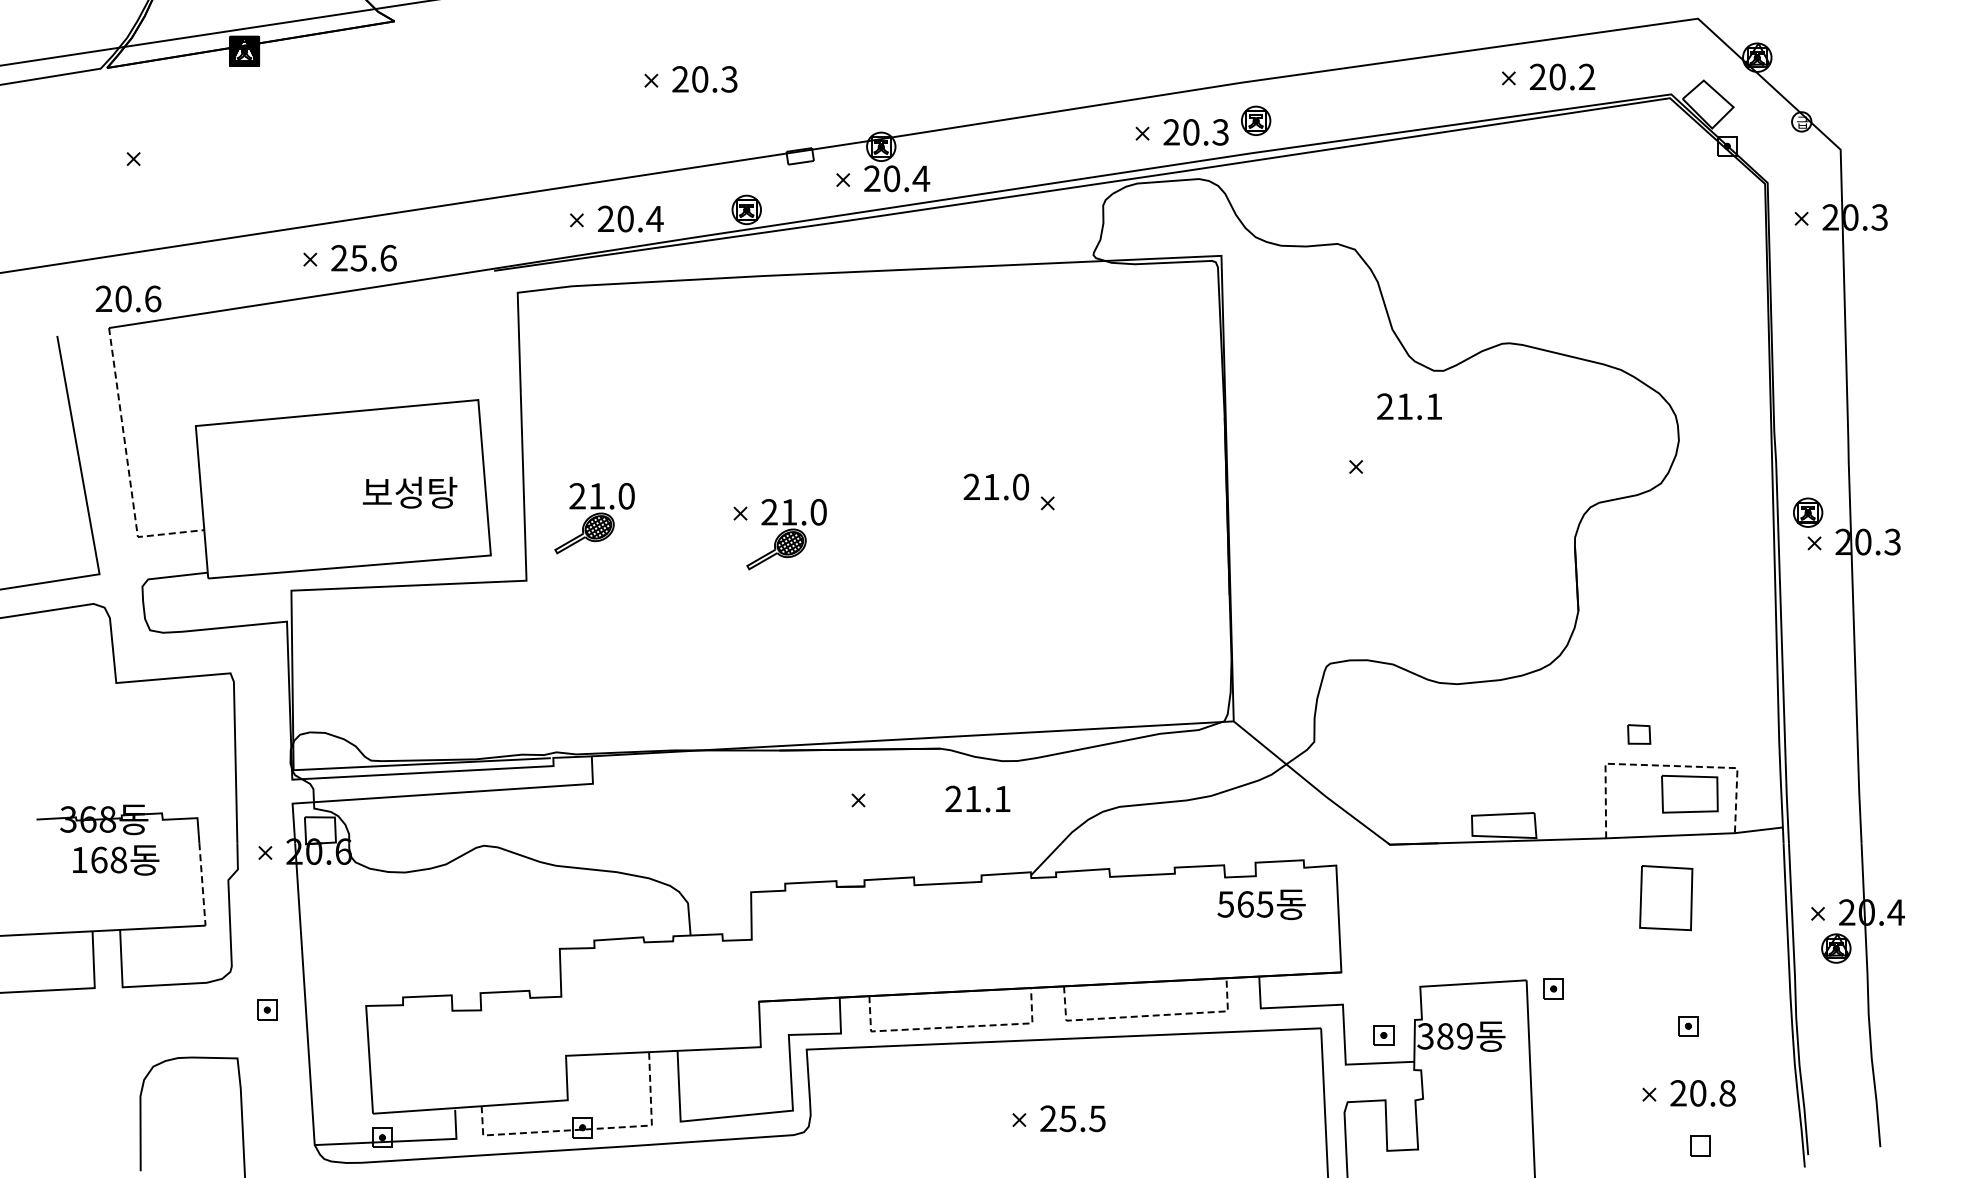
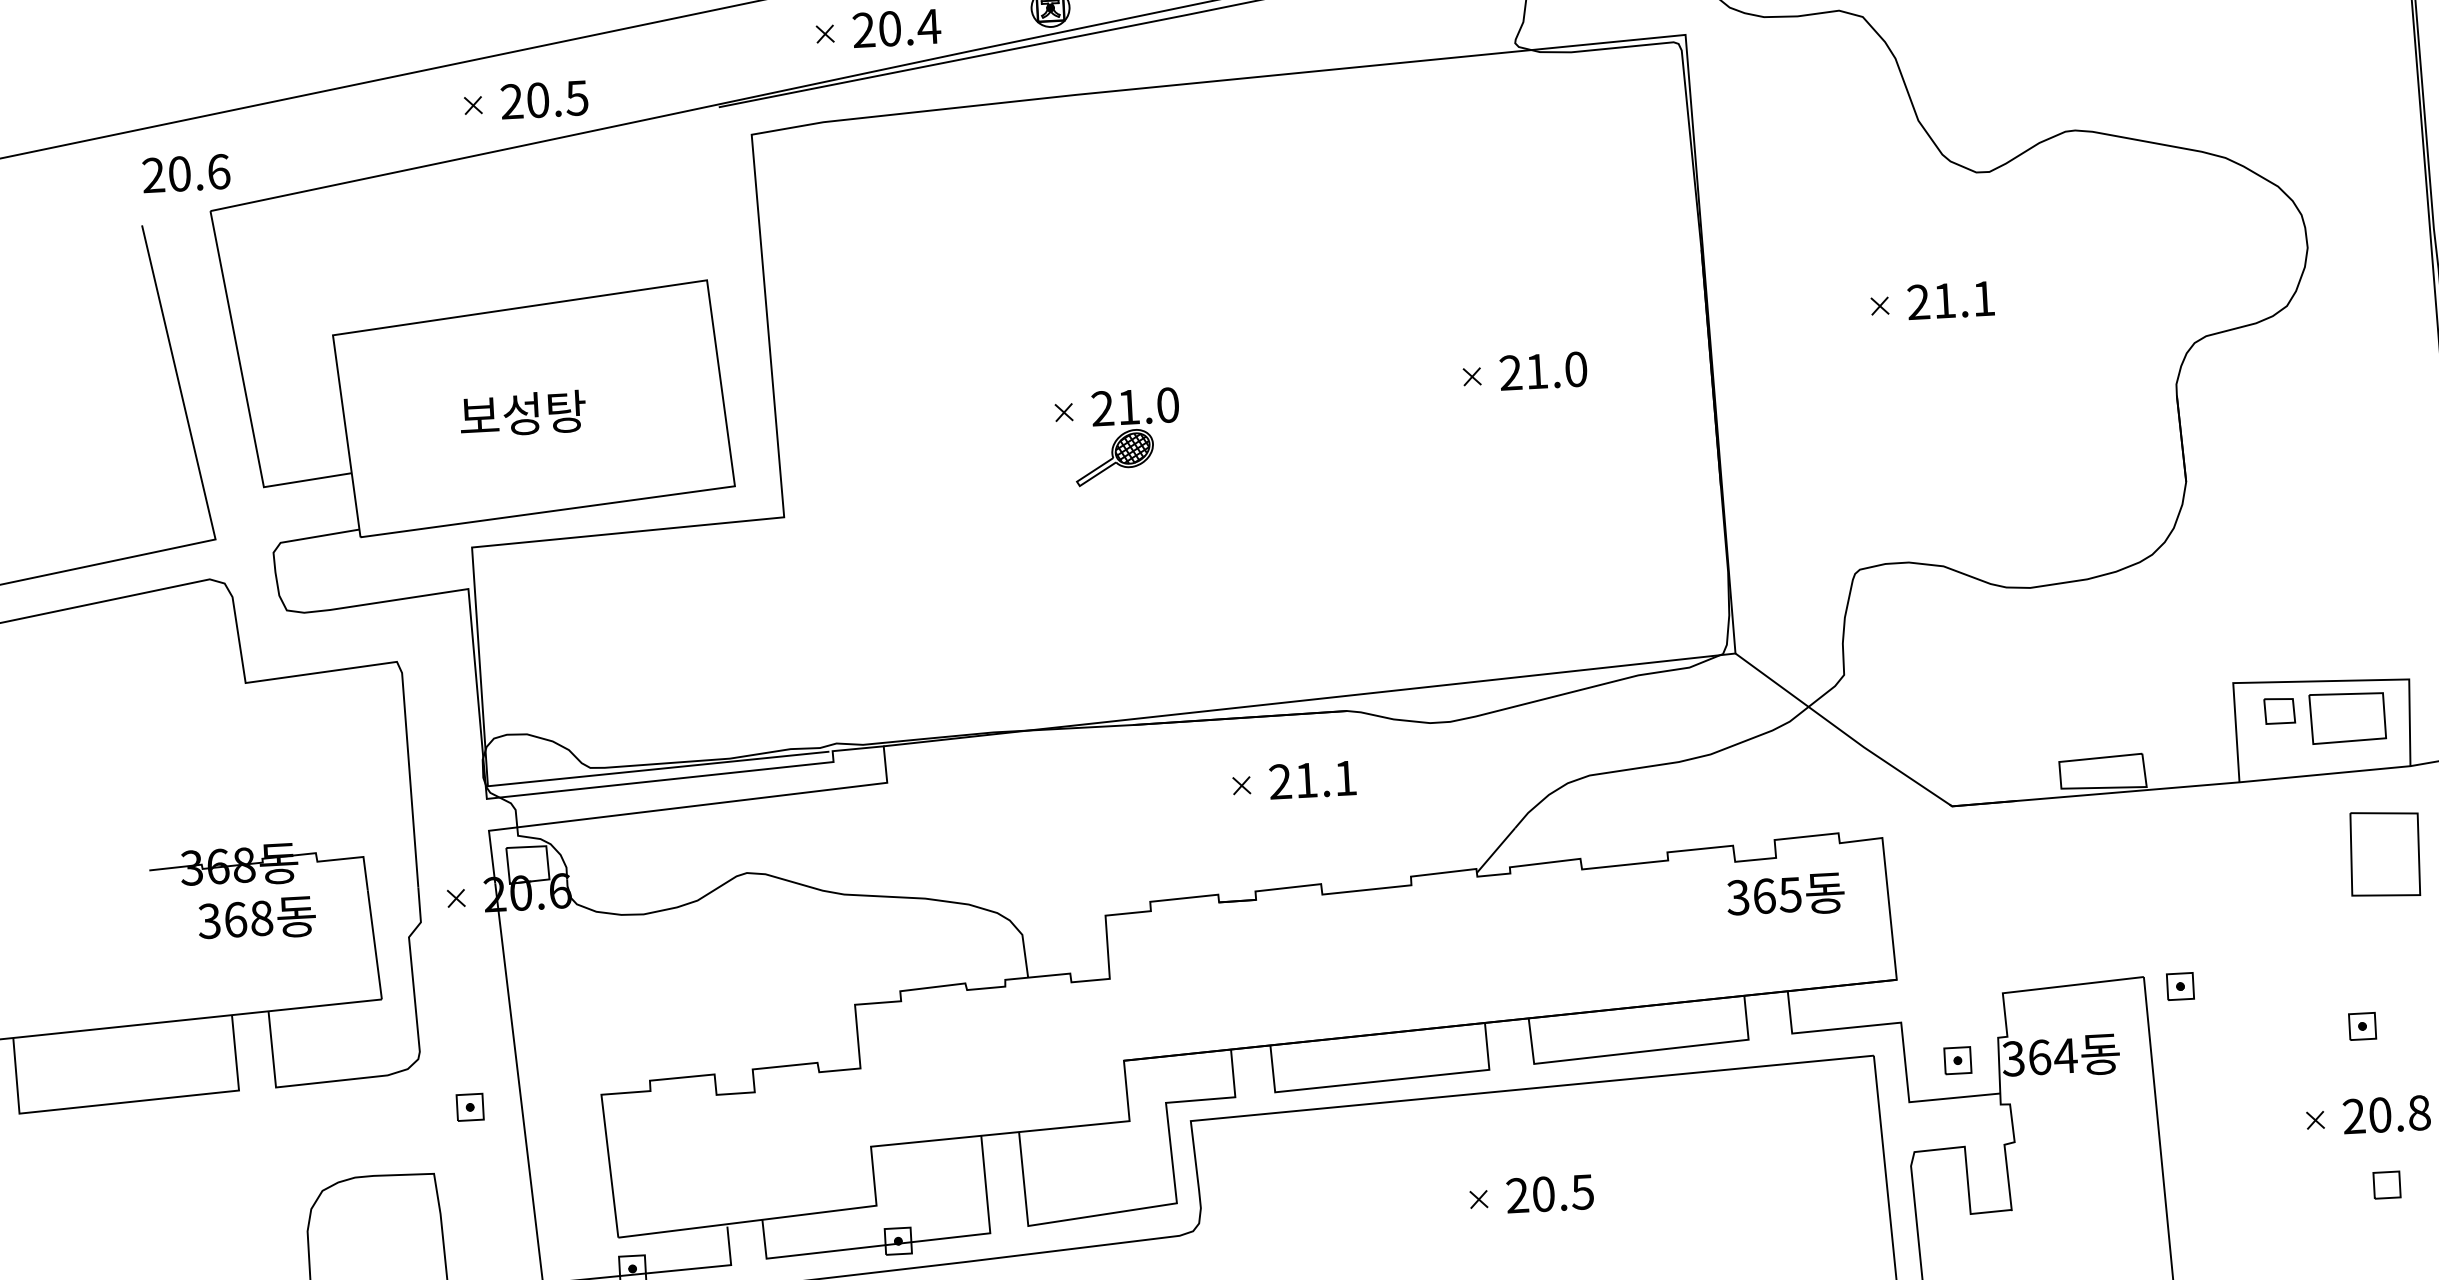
text: (373, 258) -> (557, 99), 25.6 -> 20.5
text: (128, 298) -> (186, 173), moved
text: (1409, 406) -> (1950, 300), moved
line: (128, 466) -> (246, 393), dashed -> solid
text: (995, 486) -> (1542, 370), moved
text: (409, 492) -> (522, 413), moved
part: (594, 518) -> (870, 429), removed
part: (1639, 734) -> (2280, 710), moved
line: (1667, 765) -> (2315, 680), dashed -> solid
text: (977, 798) -> (1312, 779), moved
text: (79, 859) -> (209, 920), 168 -> 368
line: (202, 884) -> (374, 944), dashed -> solid
part: (1666, 898) -> (2385, 854), moved
text: (1225, 904) -> (1737, 897), 565 -> 365
line: (1147, 1016) -> (1641, 1052), dashed -> solid
line: (951, 1027) -> (1381, 1081), dashed -> solid
text: (1455, 1036) -> (2053, 1056), 389 -> 364
text: (1067, 1118) -> (1542, 1193), 25.5 -> 20.5
line: (590, 1129) -> (908, 1242), dashed -> solid

